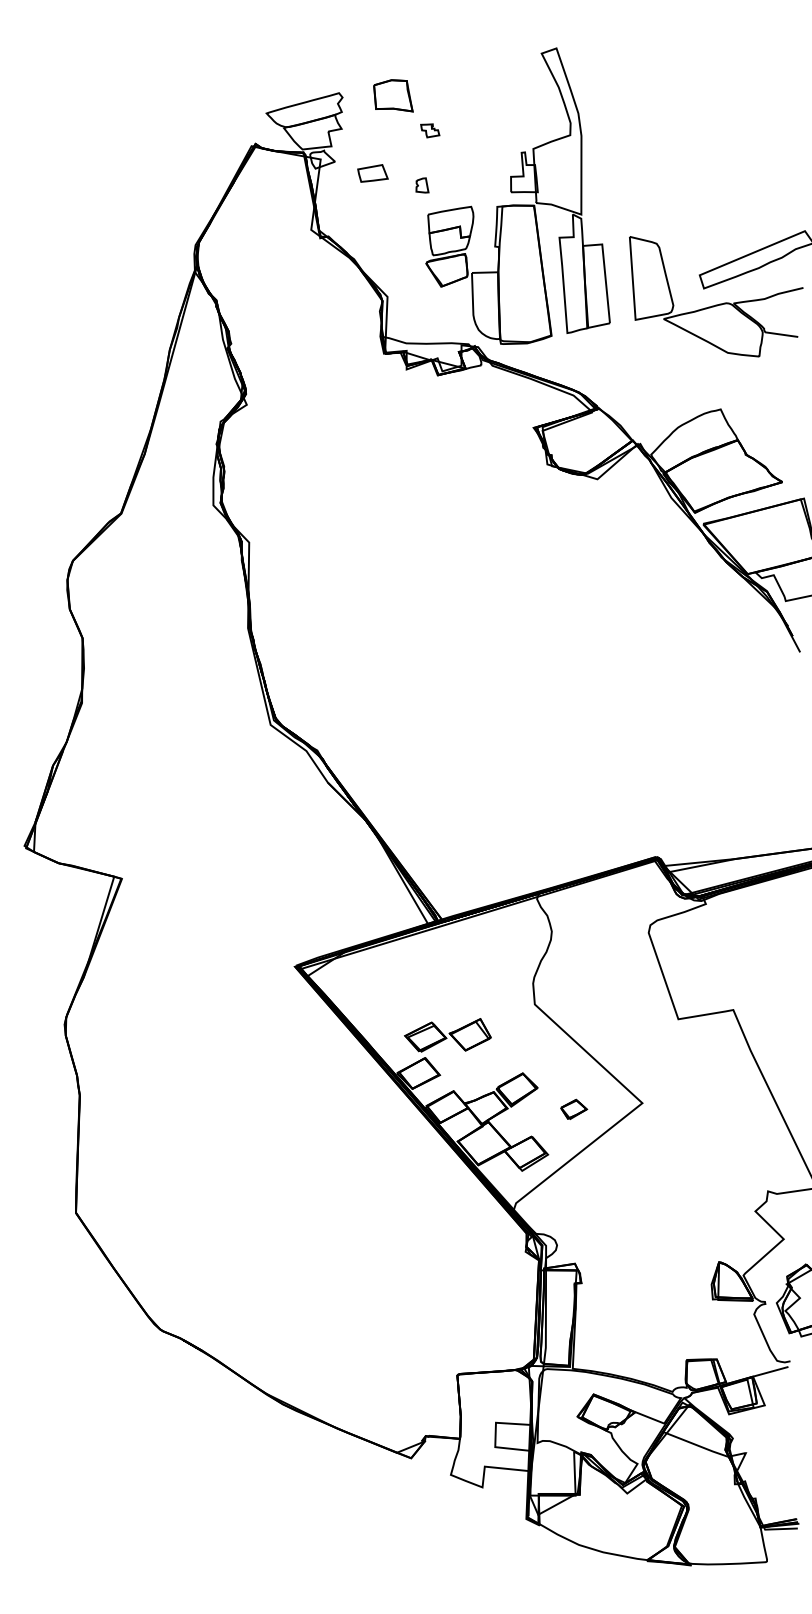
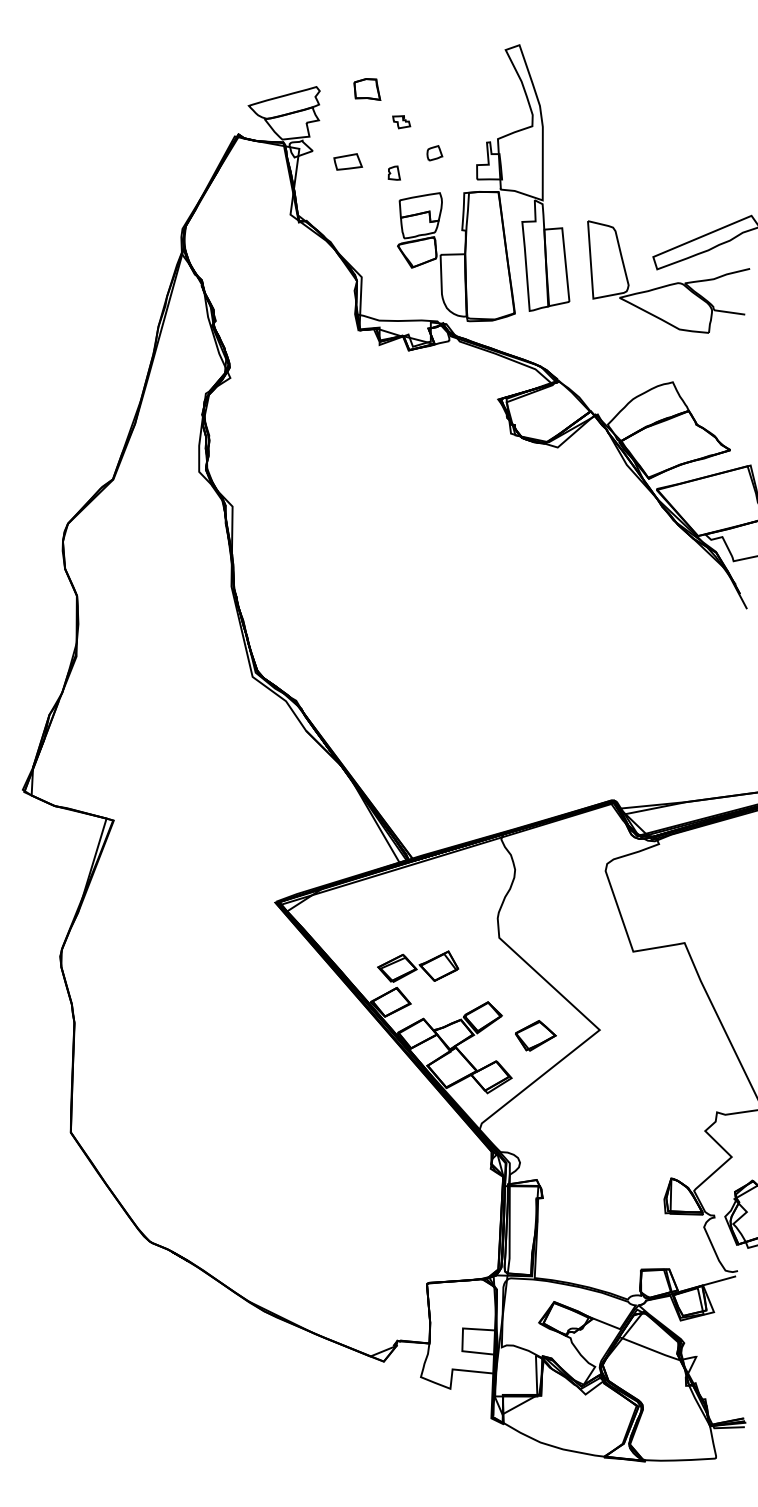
part: (393, 95) -> (367, 89), size x0.71
part: (465, 164) -> (434, 153), added
part: (573, 1109) -> (535, 1035), size x1.67

